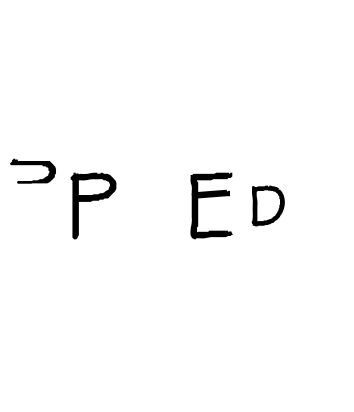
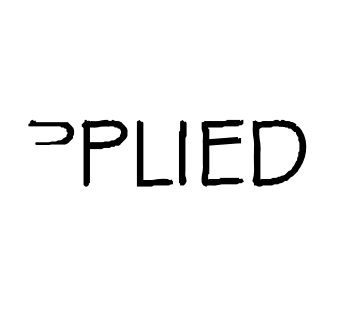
part: (32, 170) -> (50, 131), moved
part: (268, 205) -> (279, 152), size x1.67
part: (167, 206) -> (178, 153), added

